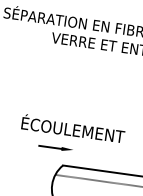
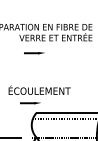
line: (73, 66) -> (34, 53), added

